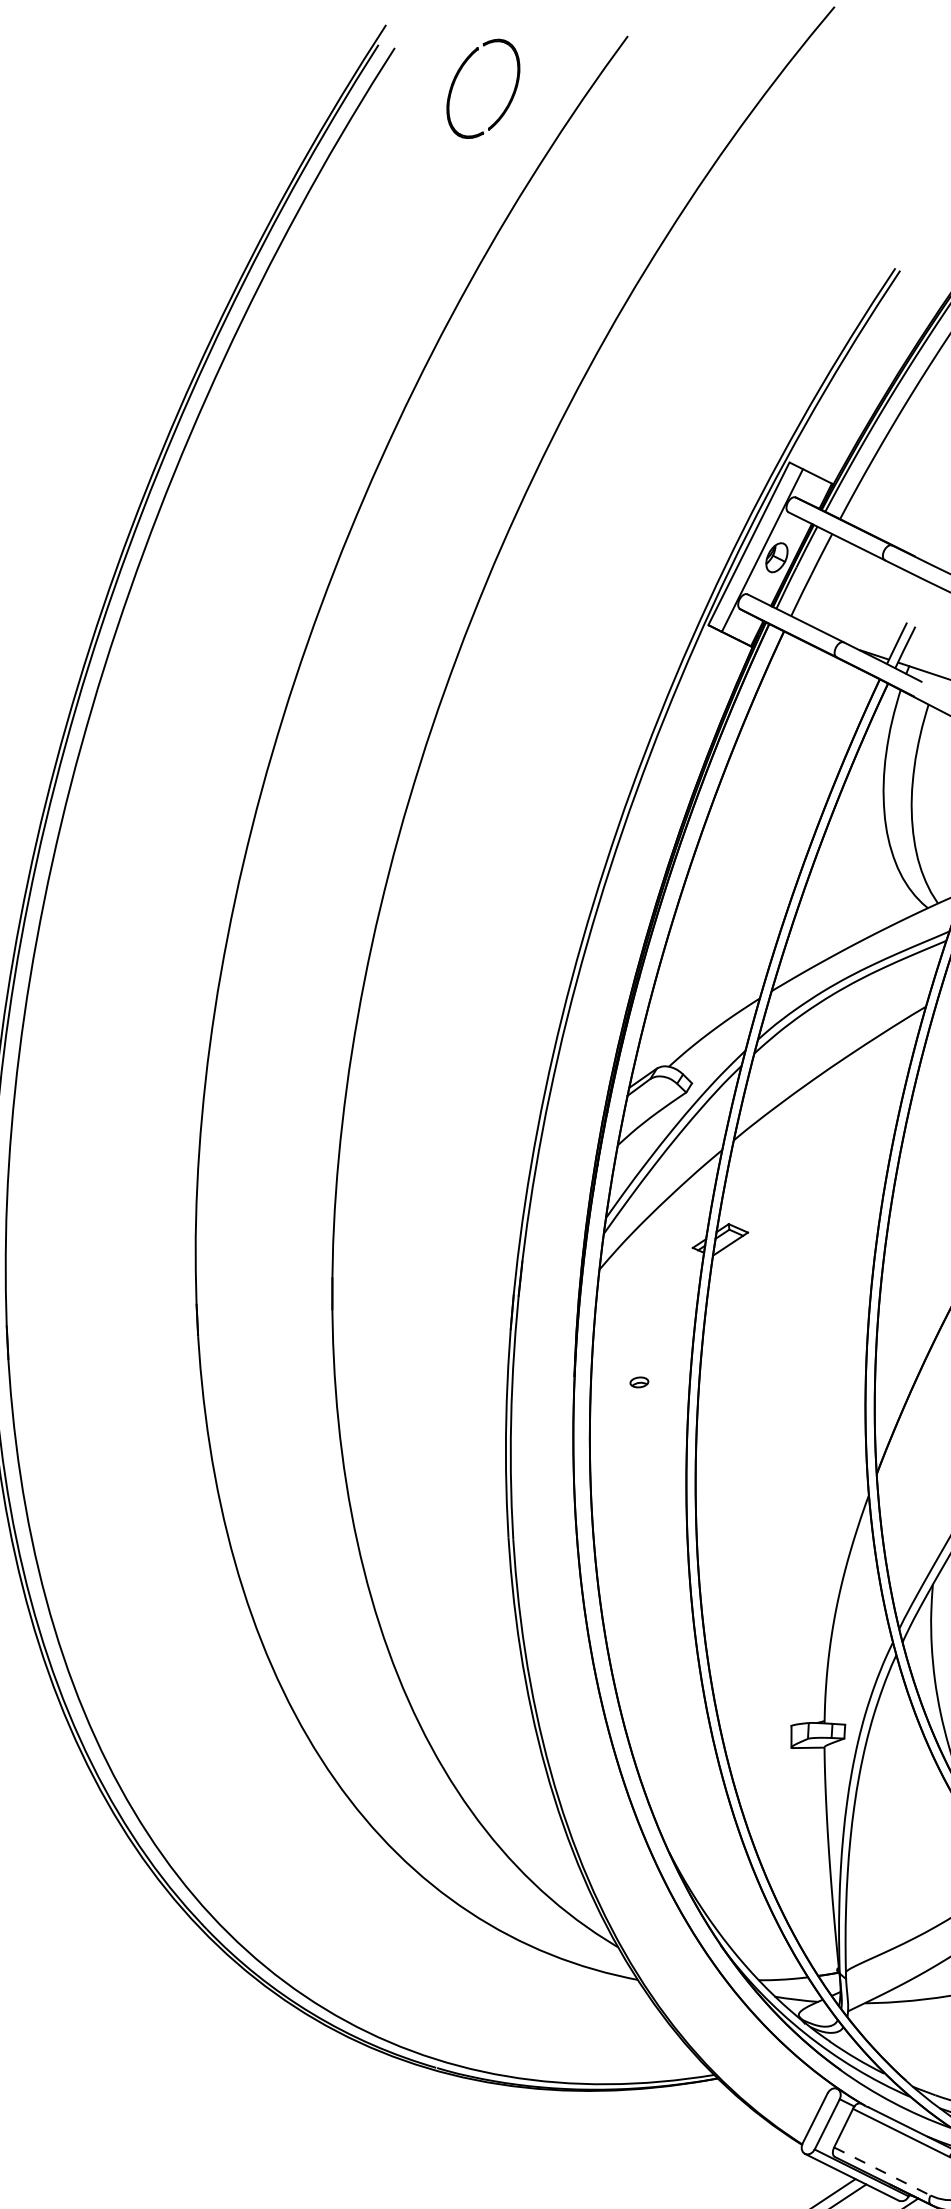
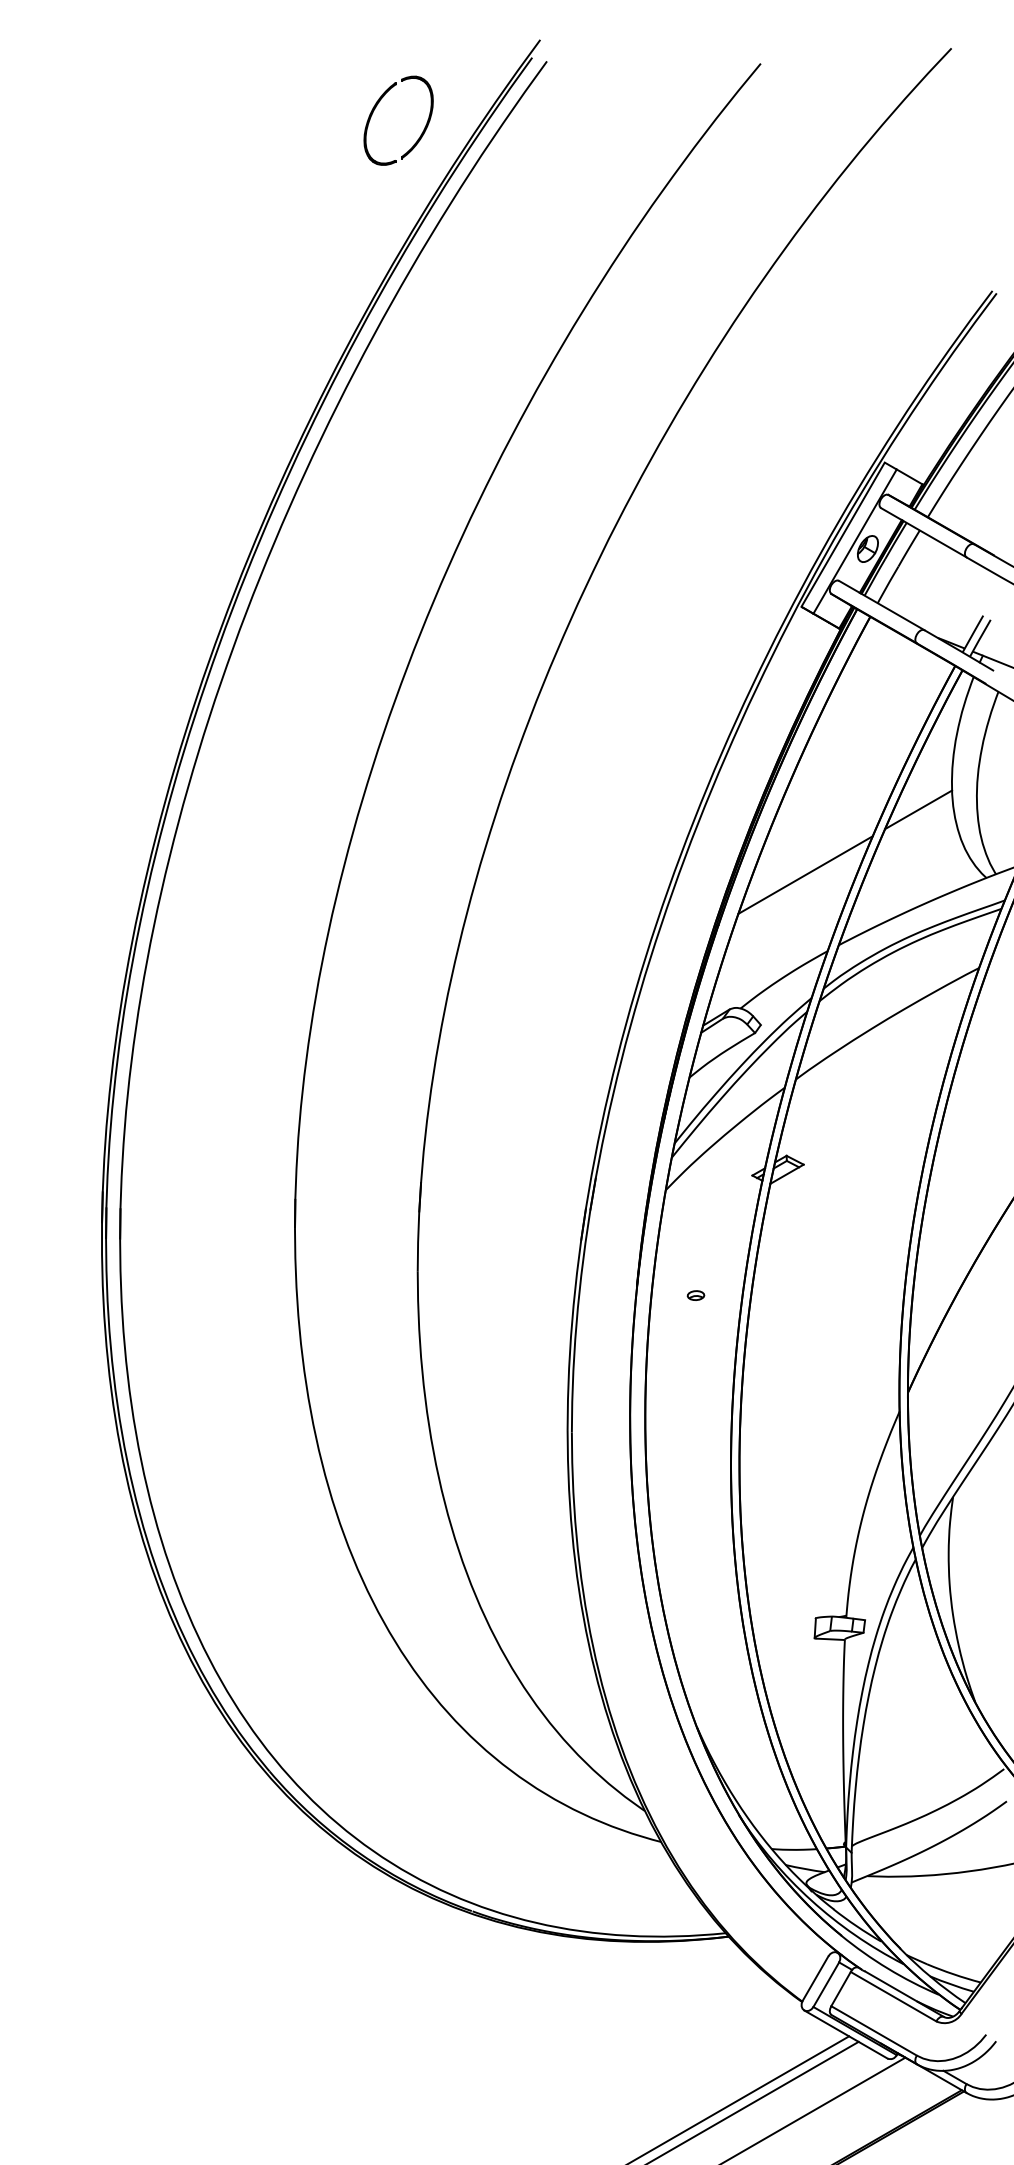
part: (457, 78) -> (375, 109), moved
line: (849, 838) -> (918, 809), added
line: (730, 916) -> (805, 874), added
line: (882, 2172) -> (874, 2031), dashed -> solid

